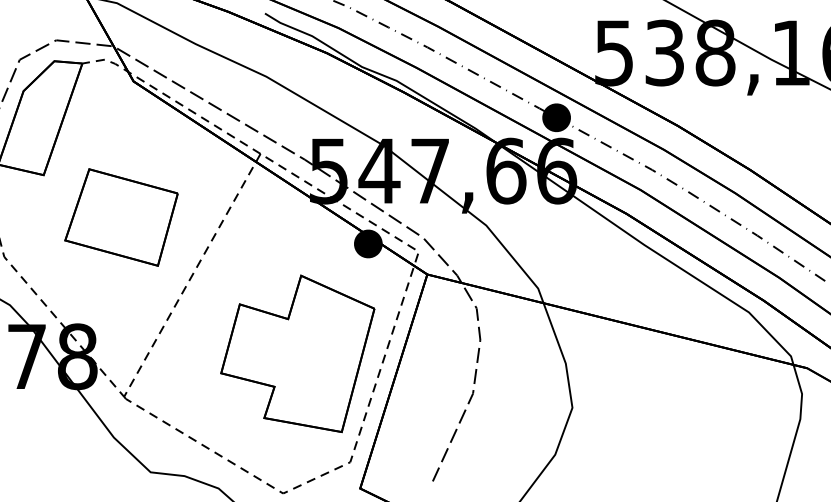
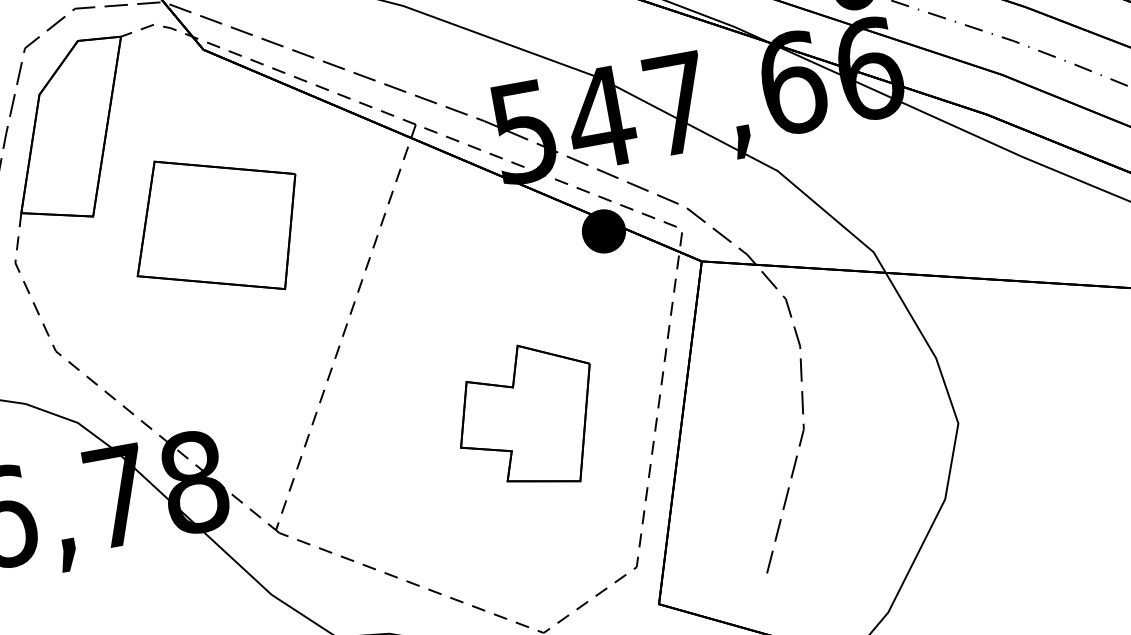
part: (121, 217) -> (216, 225), moved
part: (297, 353) -> (526, 416), size x0.6

